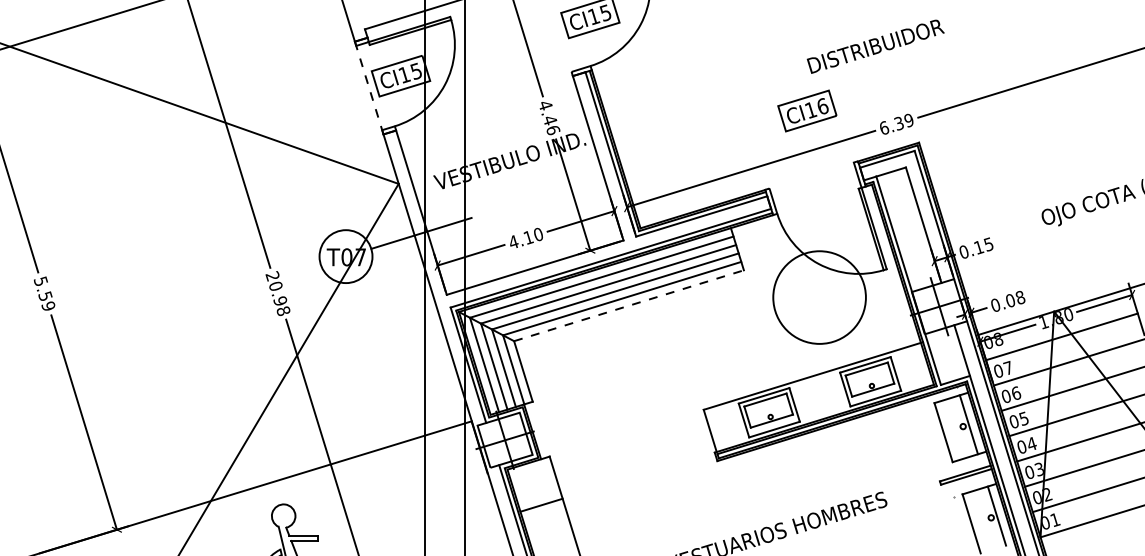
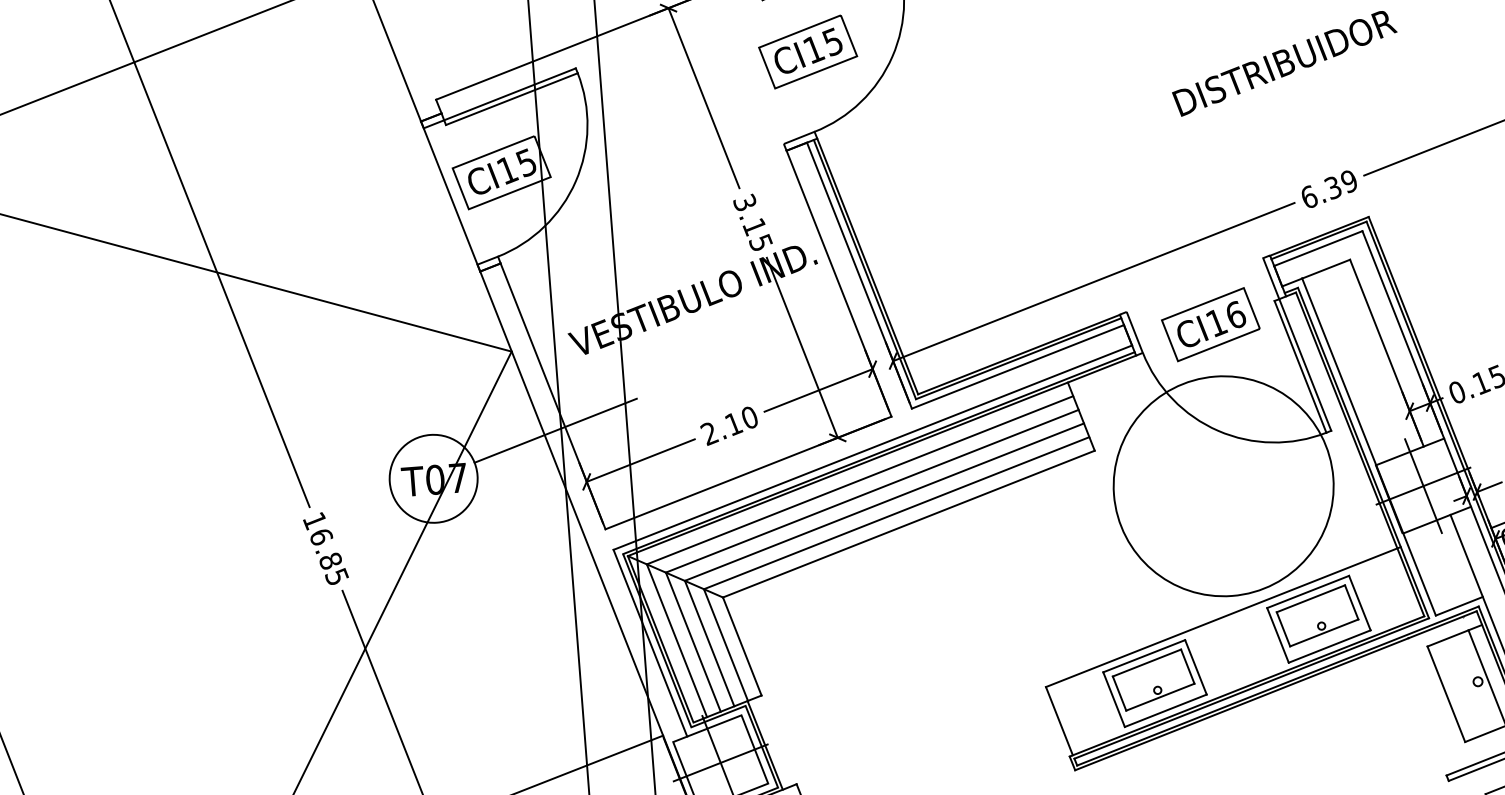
line: (369, 88) -> (451, 197), dashed -> solid
part: (807, 110) -> (1210, 323), moved
text: (549, 117) -> (753, 222), 4.46 -> 3.15
text: (513, 242) -> (709, 434), 4.10 -> 2.10
text: (277, 293) -> (324, 548), 20.98 -> 16.85
circle: (819, 297) -> (1223, 486), size x1.43
line: (629, 305) -> (909, 523), dashed -> solid

